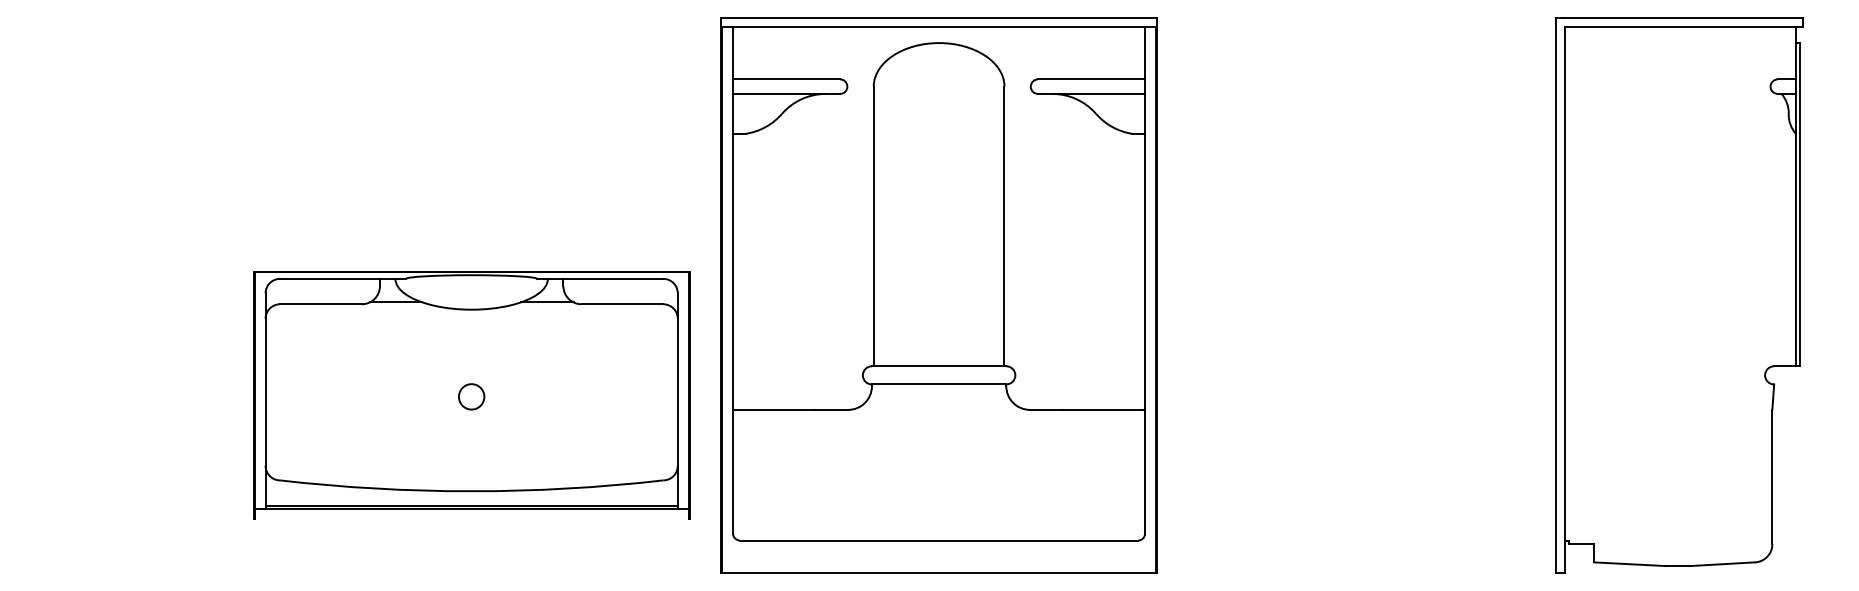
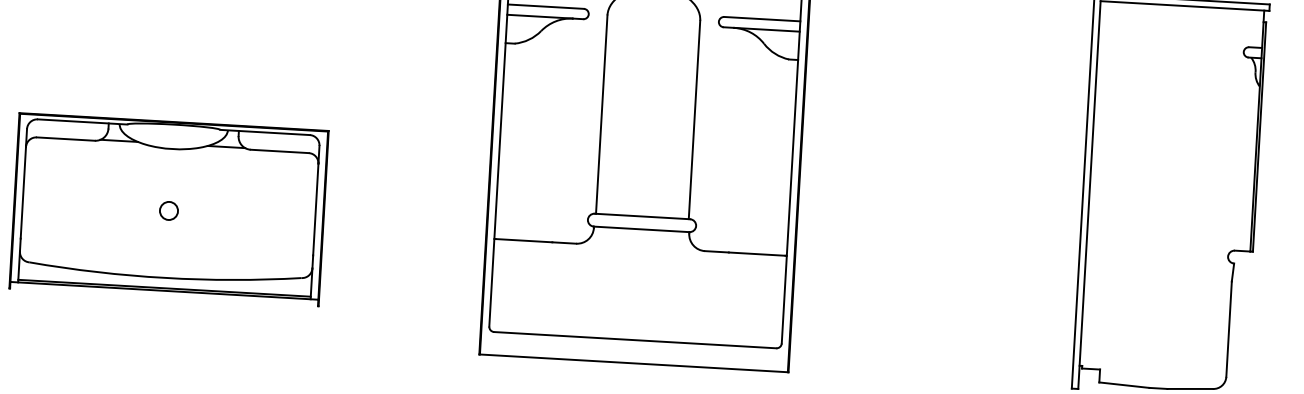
part: (471, 395) -> (168, 209), moved

